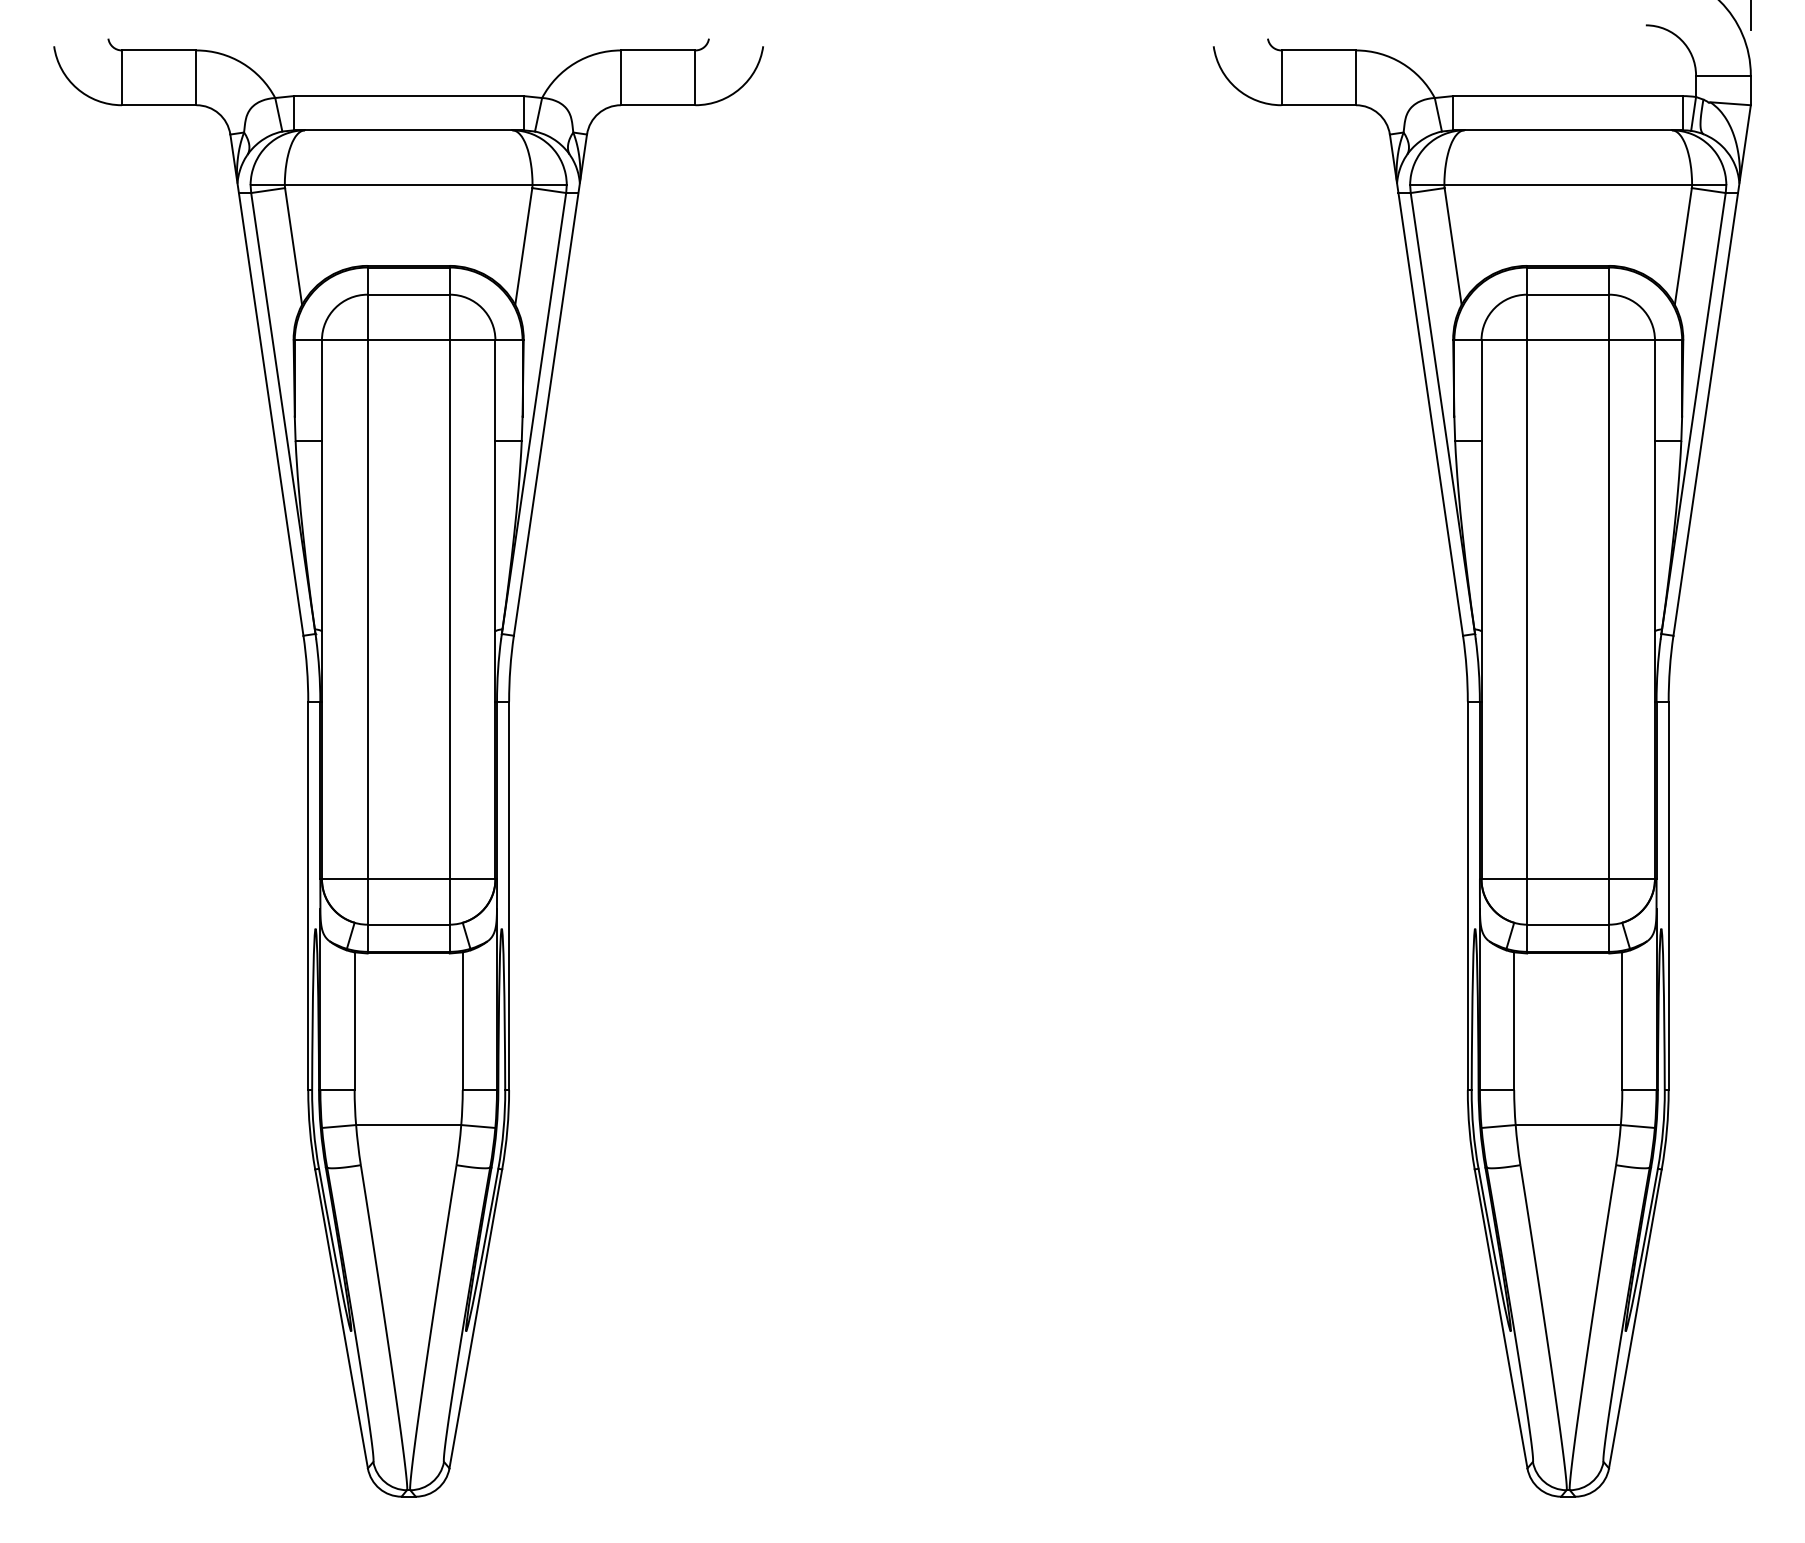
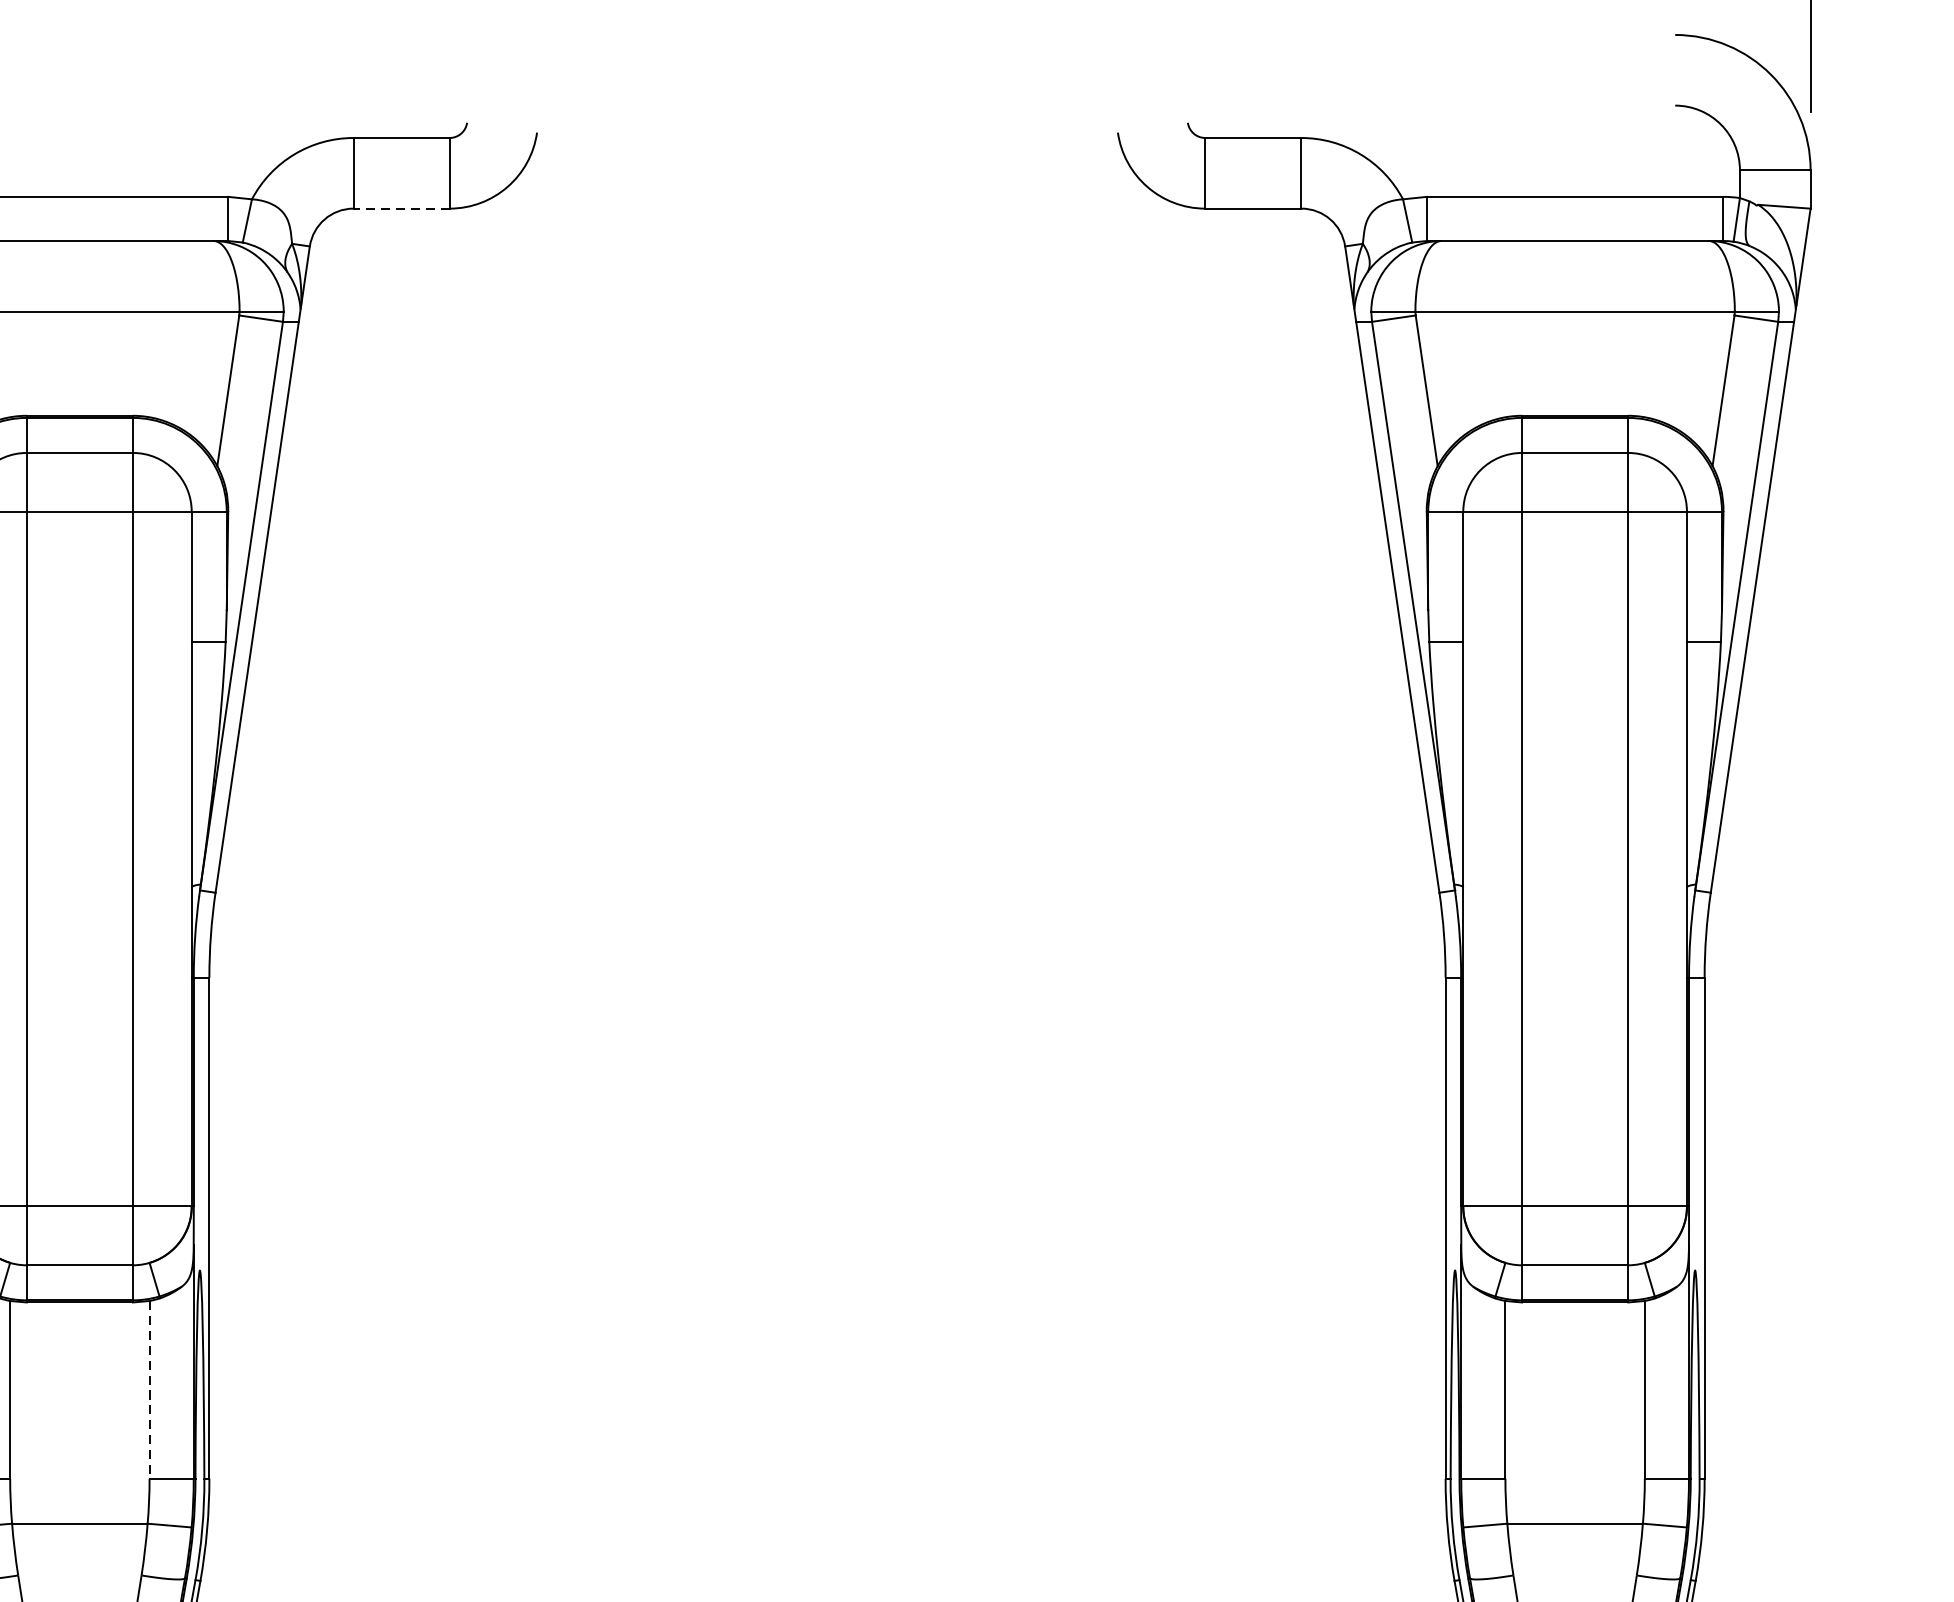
line: (657, 105) -> (400, 208), solid -> dashed
line: (462, 1021) -> (149, 1390), solid -> dashed

